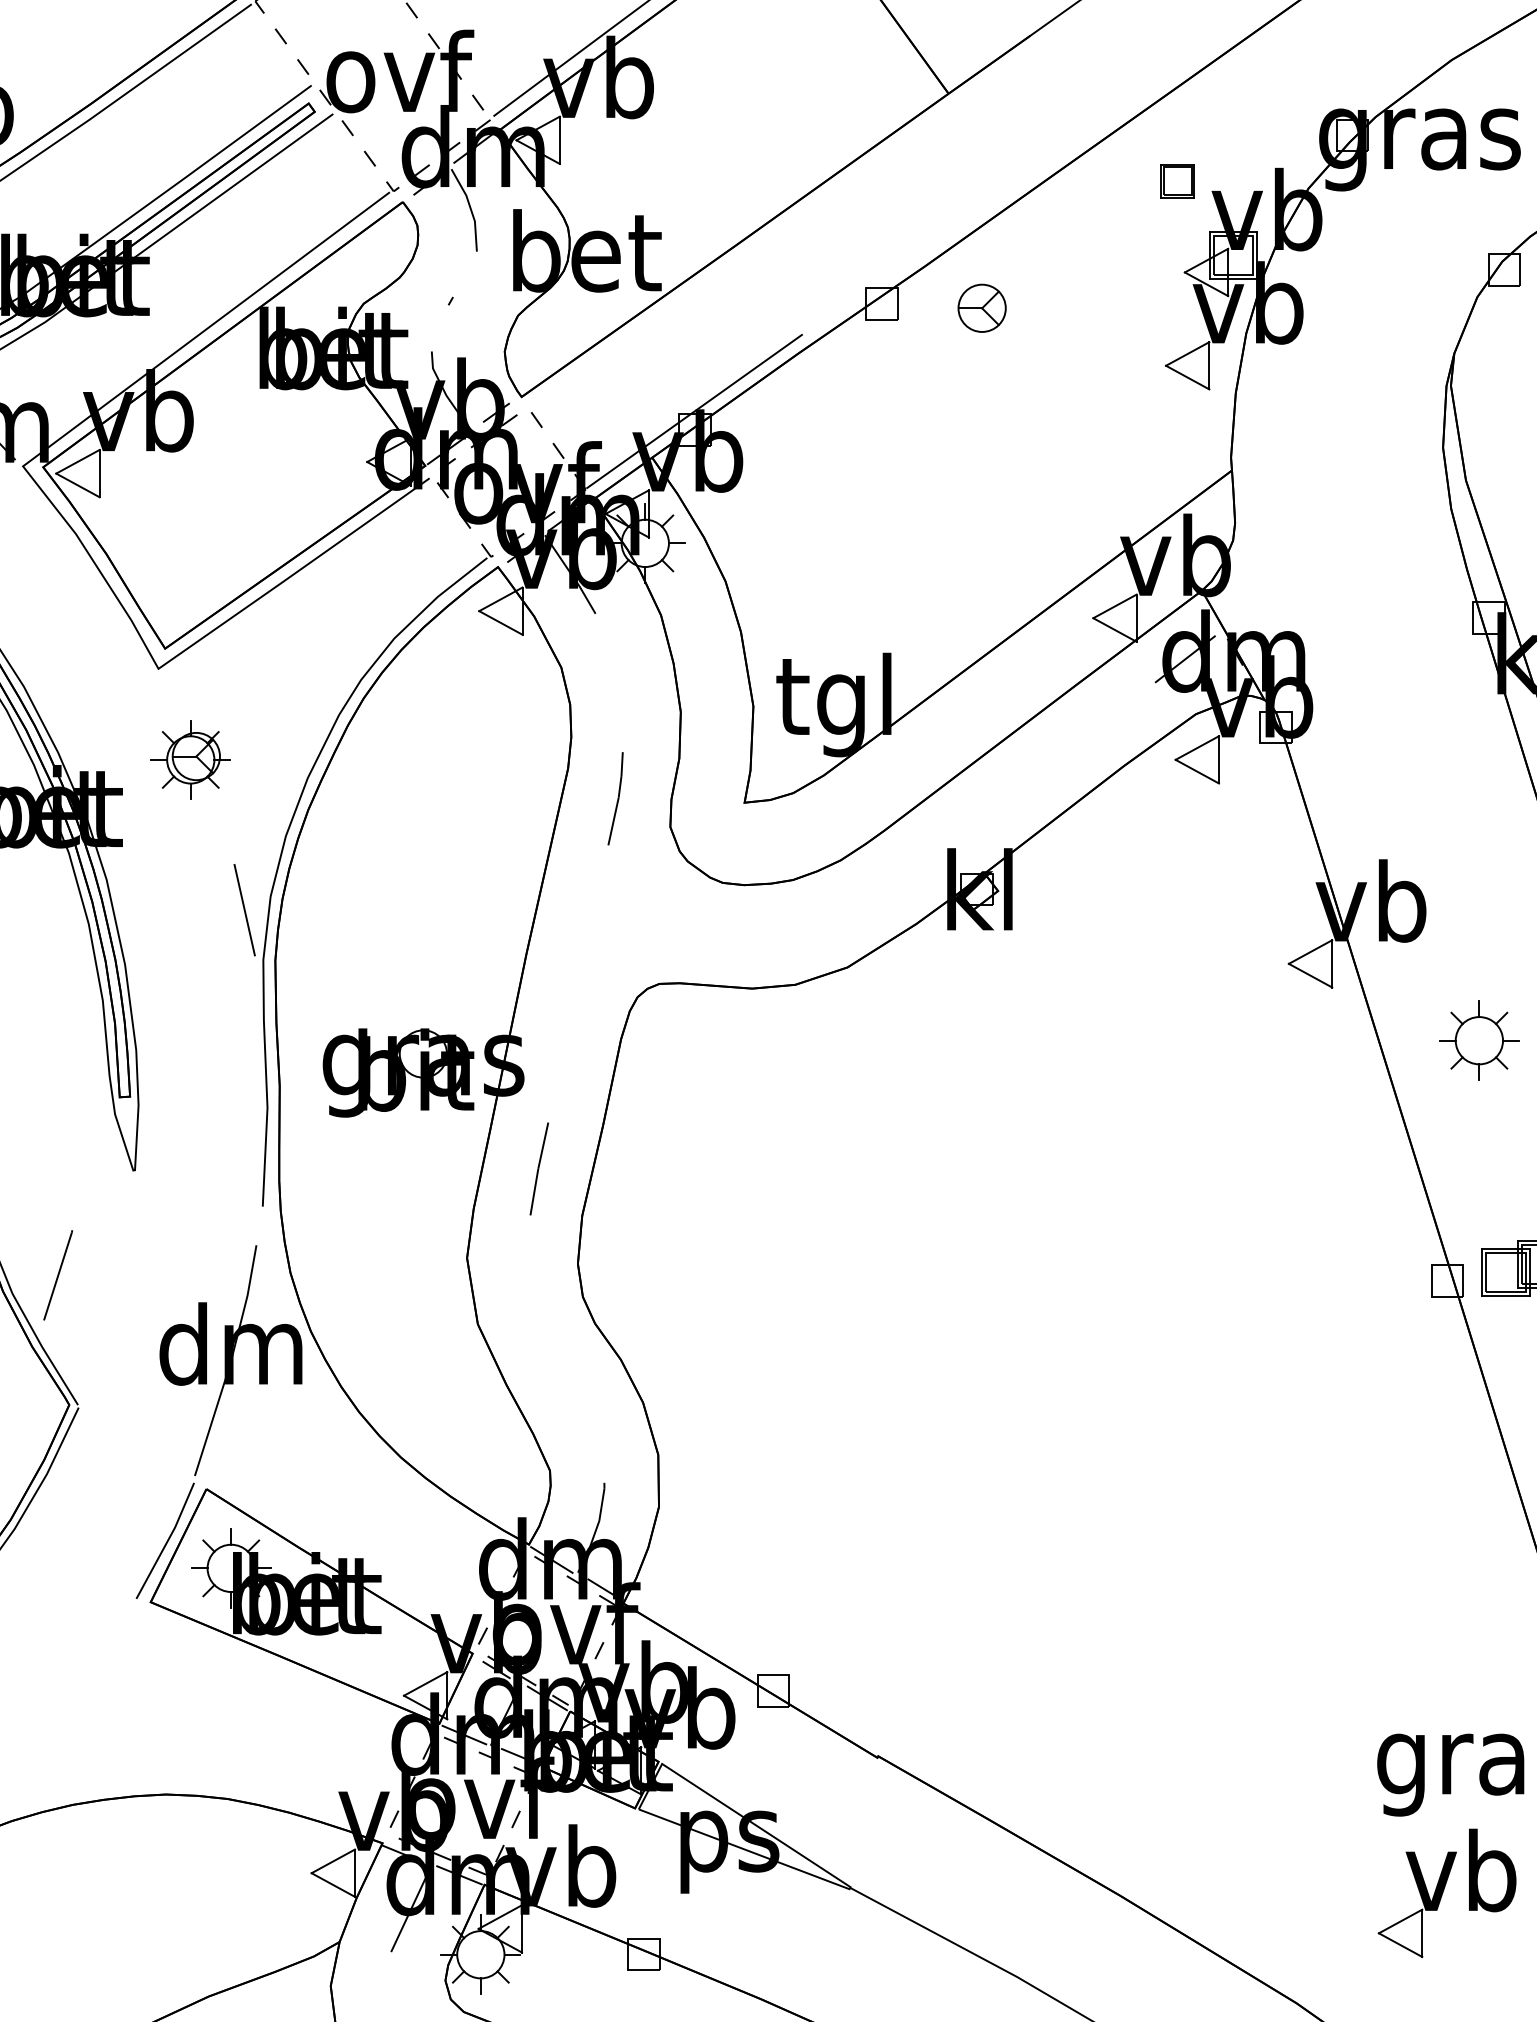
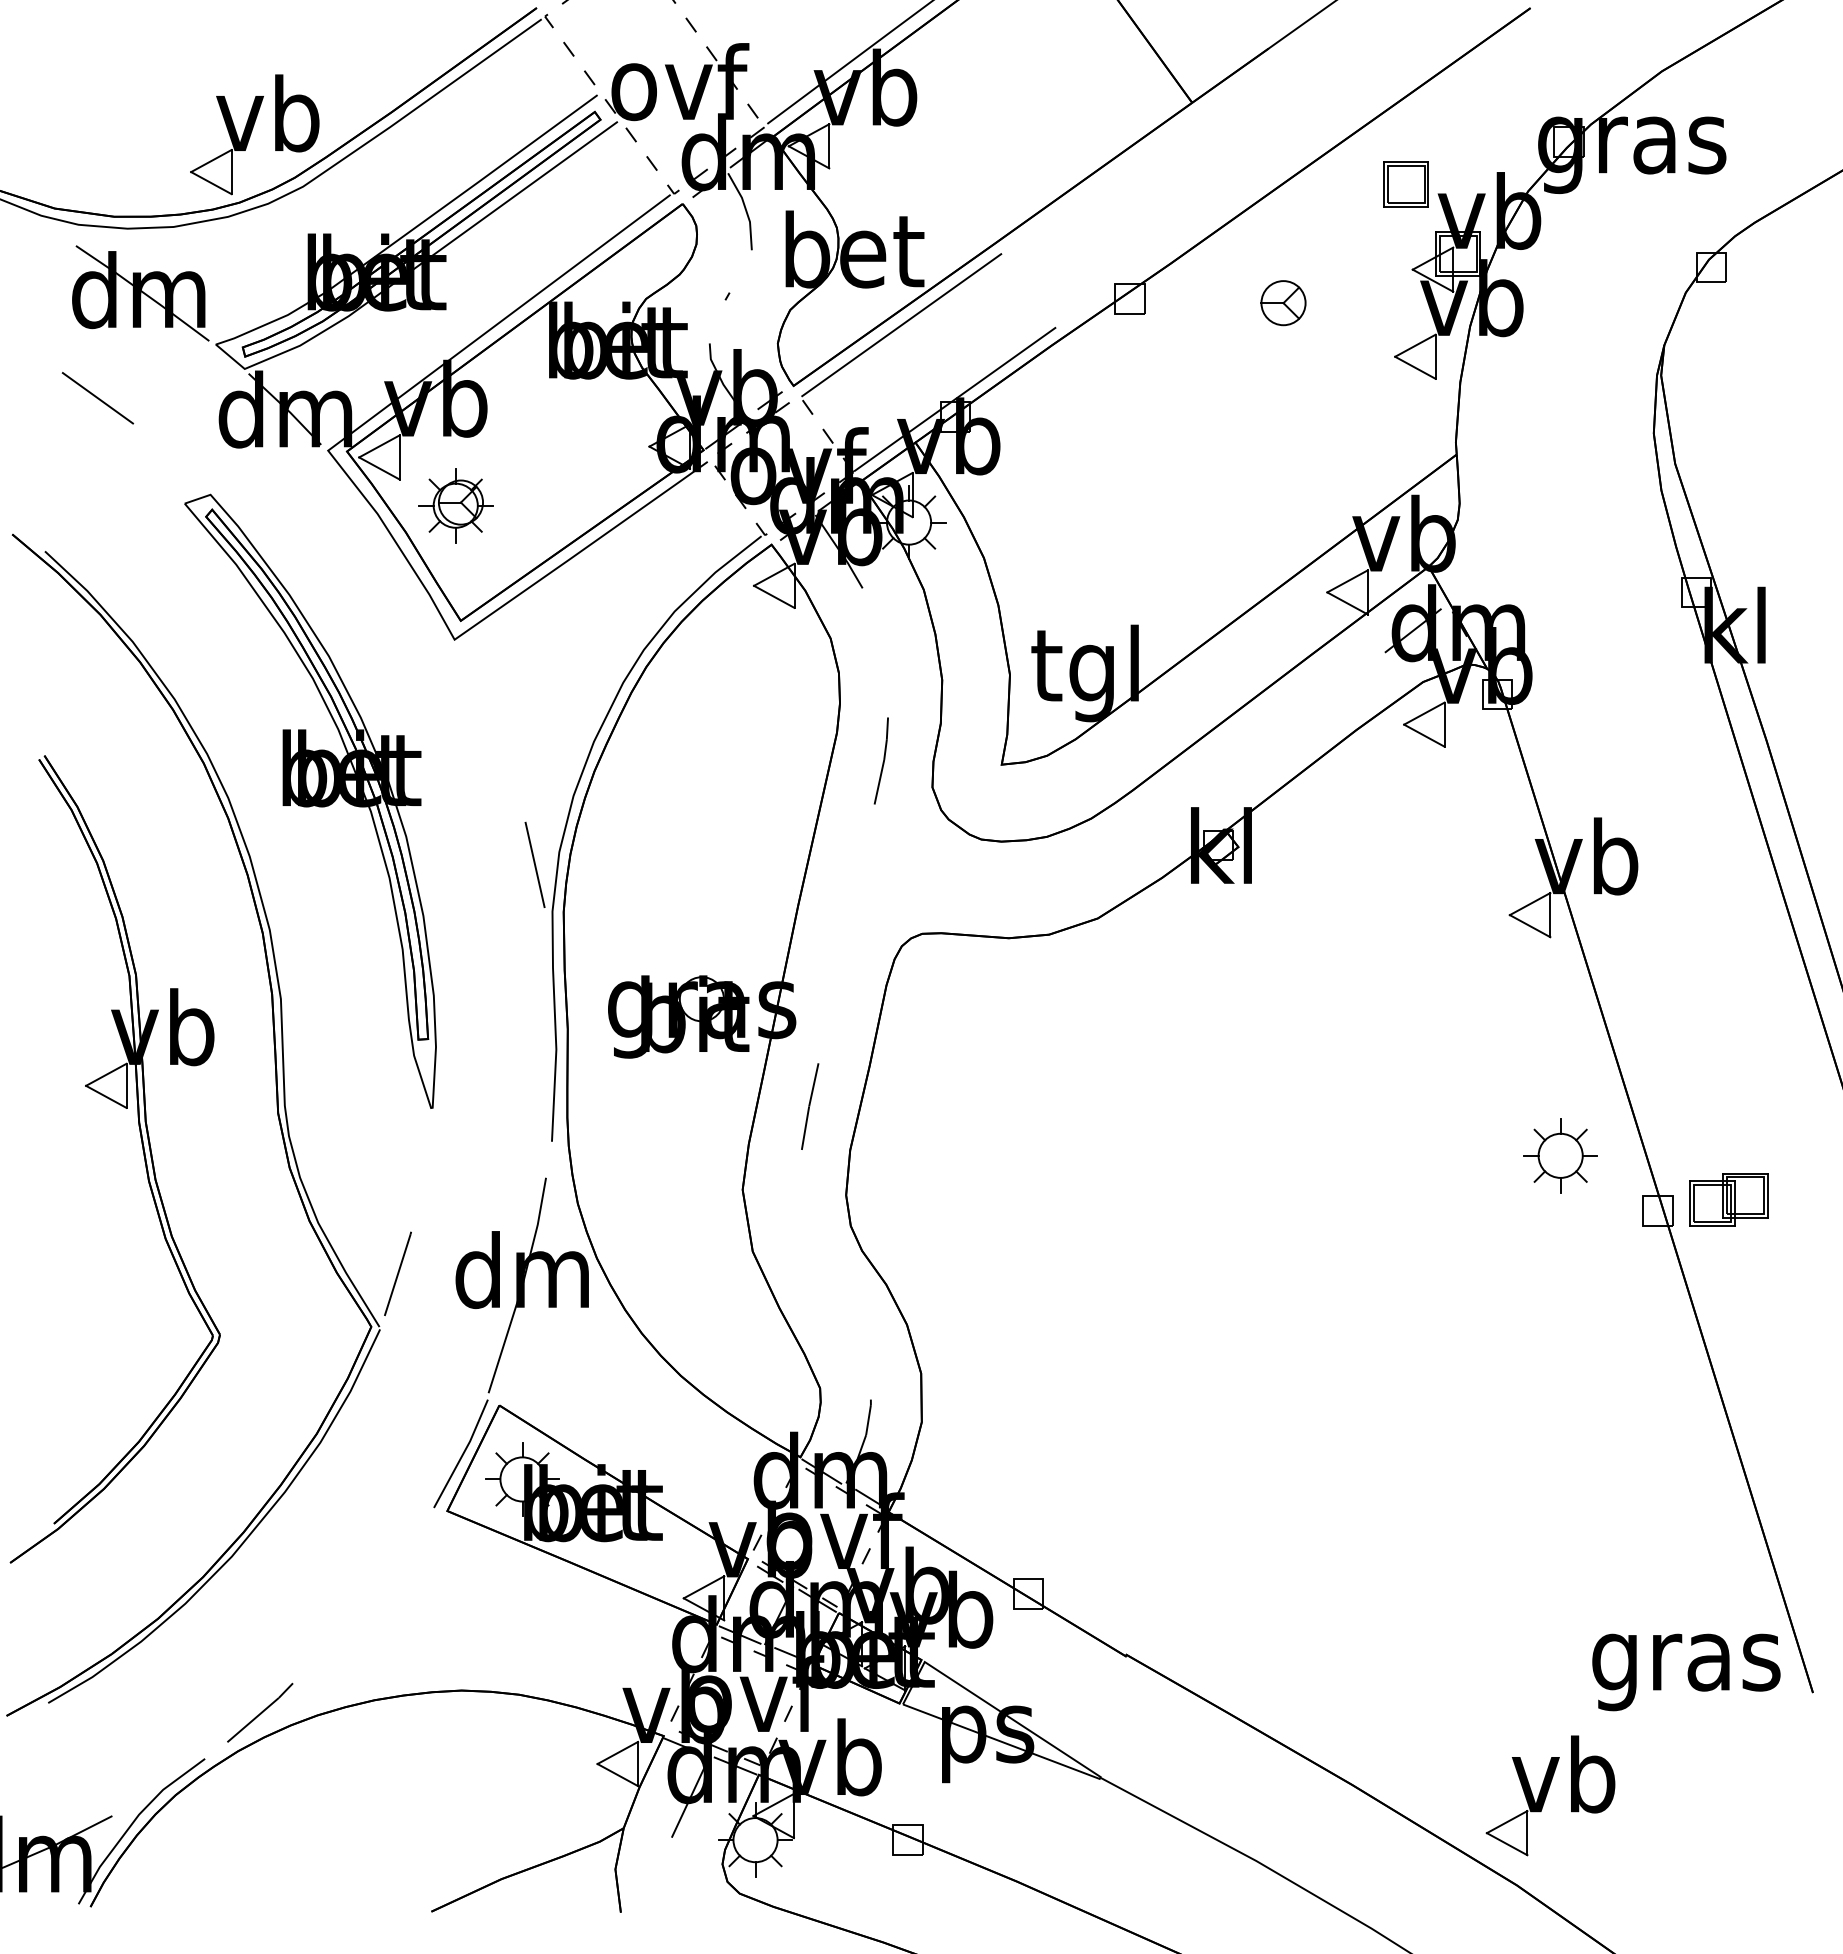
part: (1177, 181) -> (1405, 184), size x1.43
part: (982, 308) -> (1283, 303), moved
line: (637, 332) -> (901, 325), added
part: (190, 759) -> (455, 505), moved
part: (1479, 1040) -> (1560, 1155), moved
line: (57, 1274) -> (397, 1273), moved
part: (1447, 1893) -> (1550, 1795), moved

